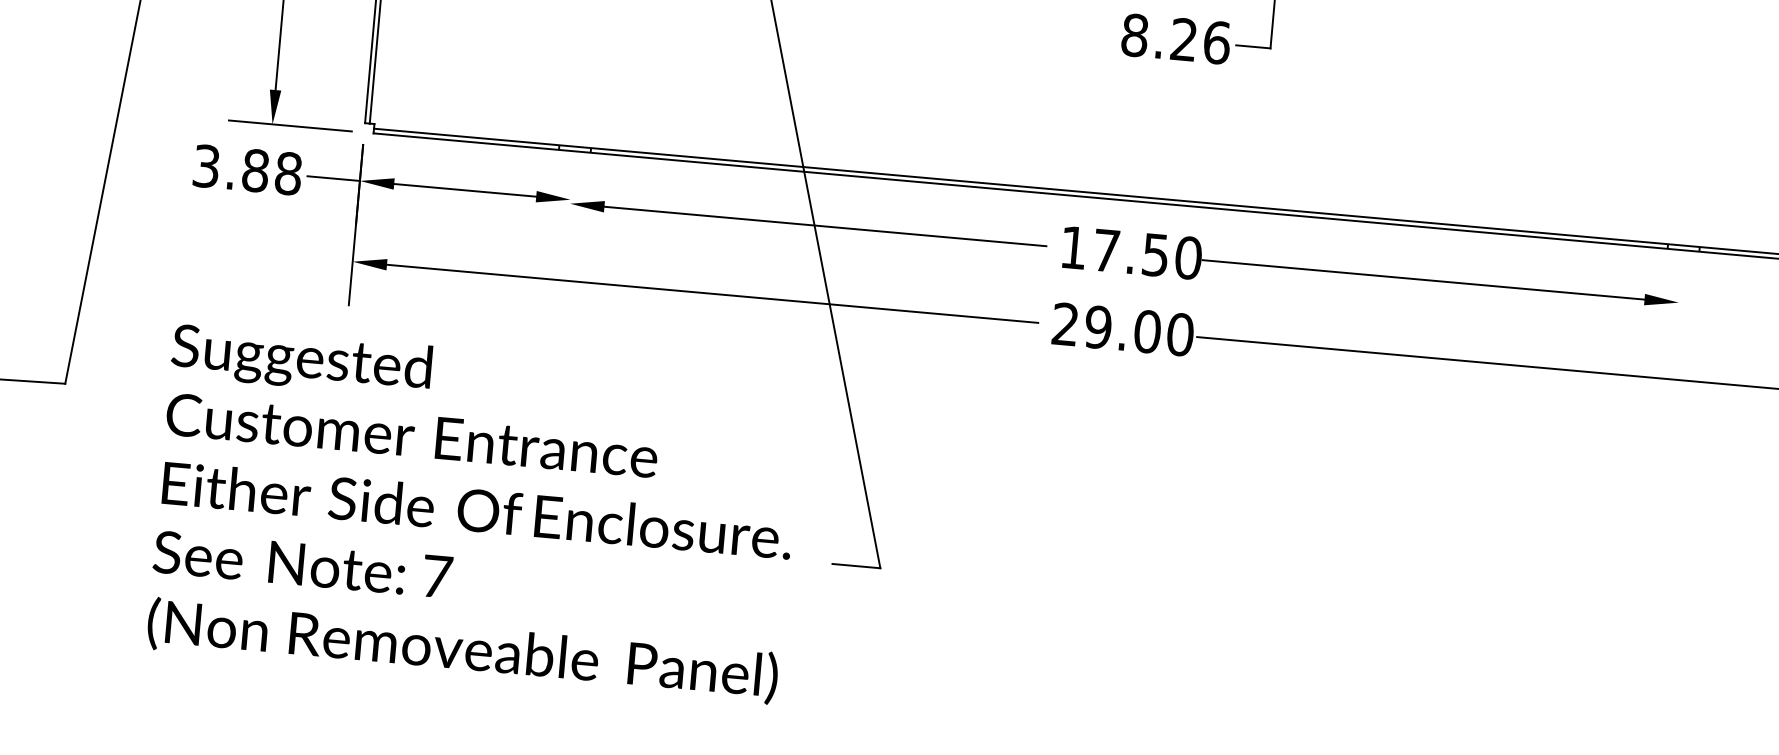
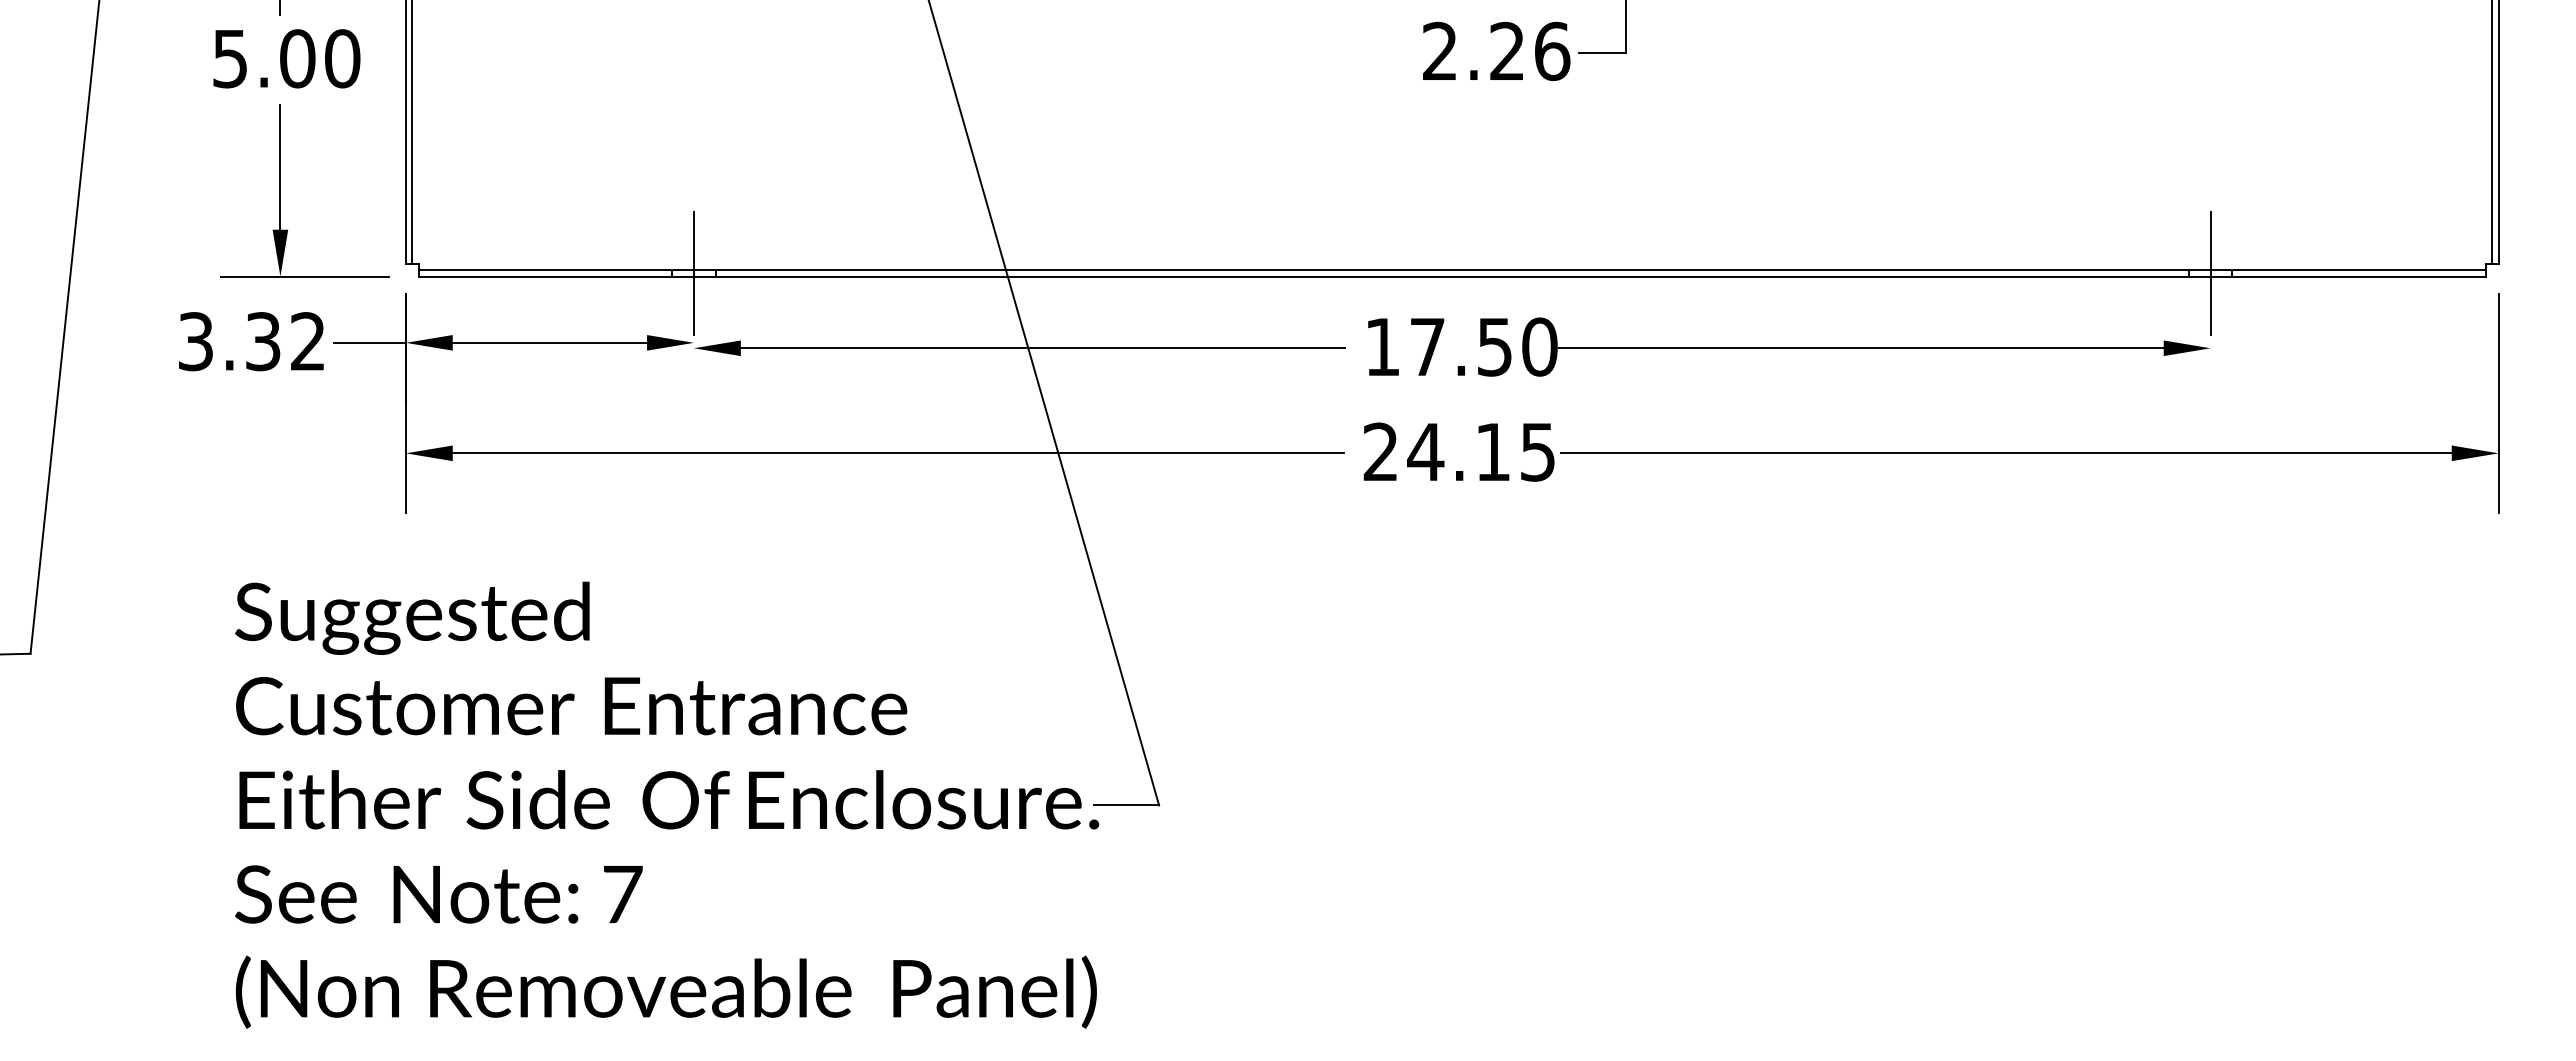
text: (1134, 35) -> (1439, 51), 8.26 -> 2.26
line: (574, 149) -> (693, 273), added
text: (272, 172) -> (285, 341), 3.88 -> 3.32
line: (1683, 247) -> (2210, 273), added
text: (1139, 330) -> (1481, 451), 29.00 -> 24.15
text: (475, 513) -> (667, 804), moved

